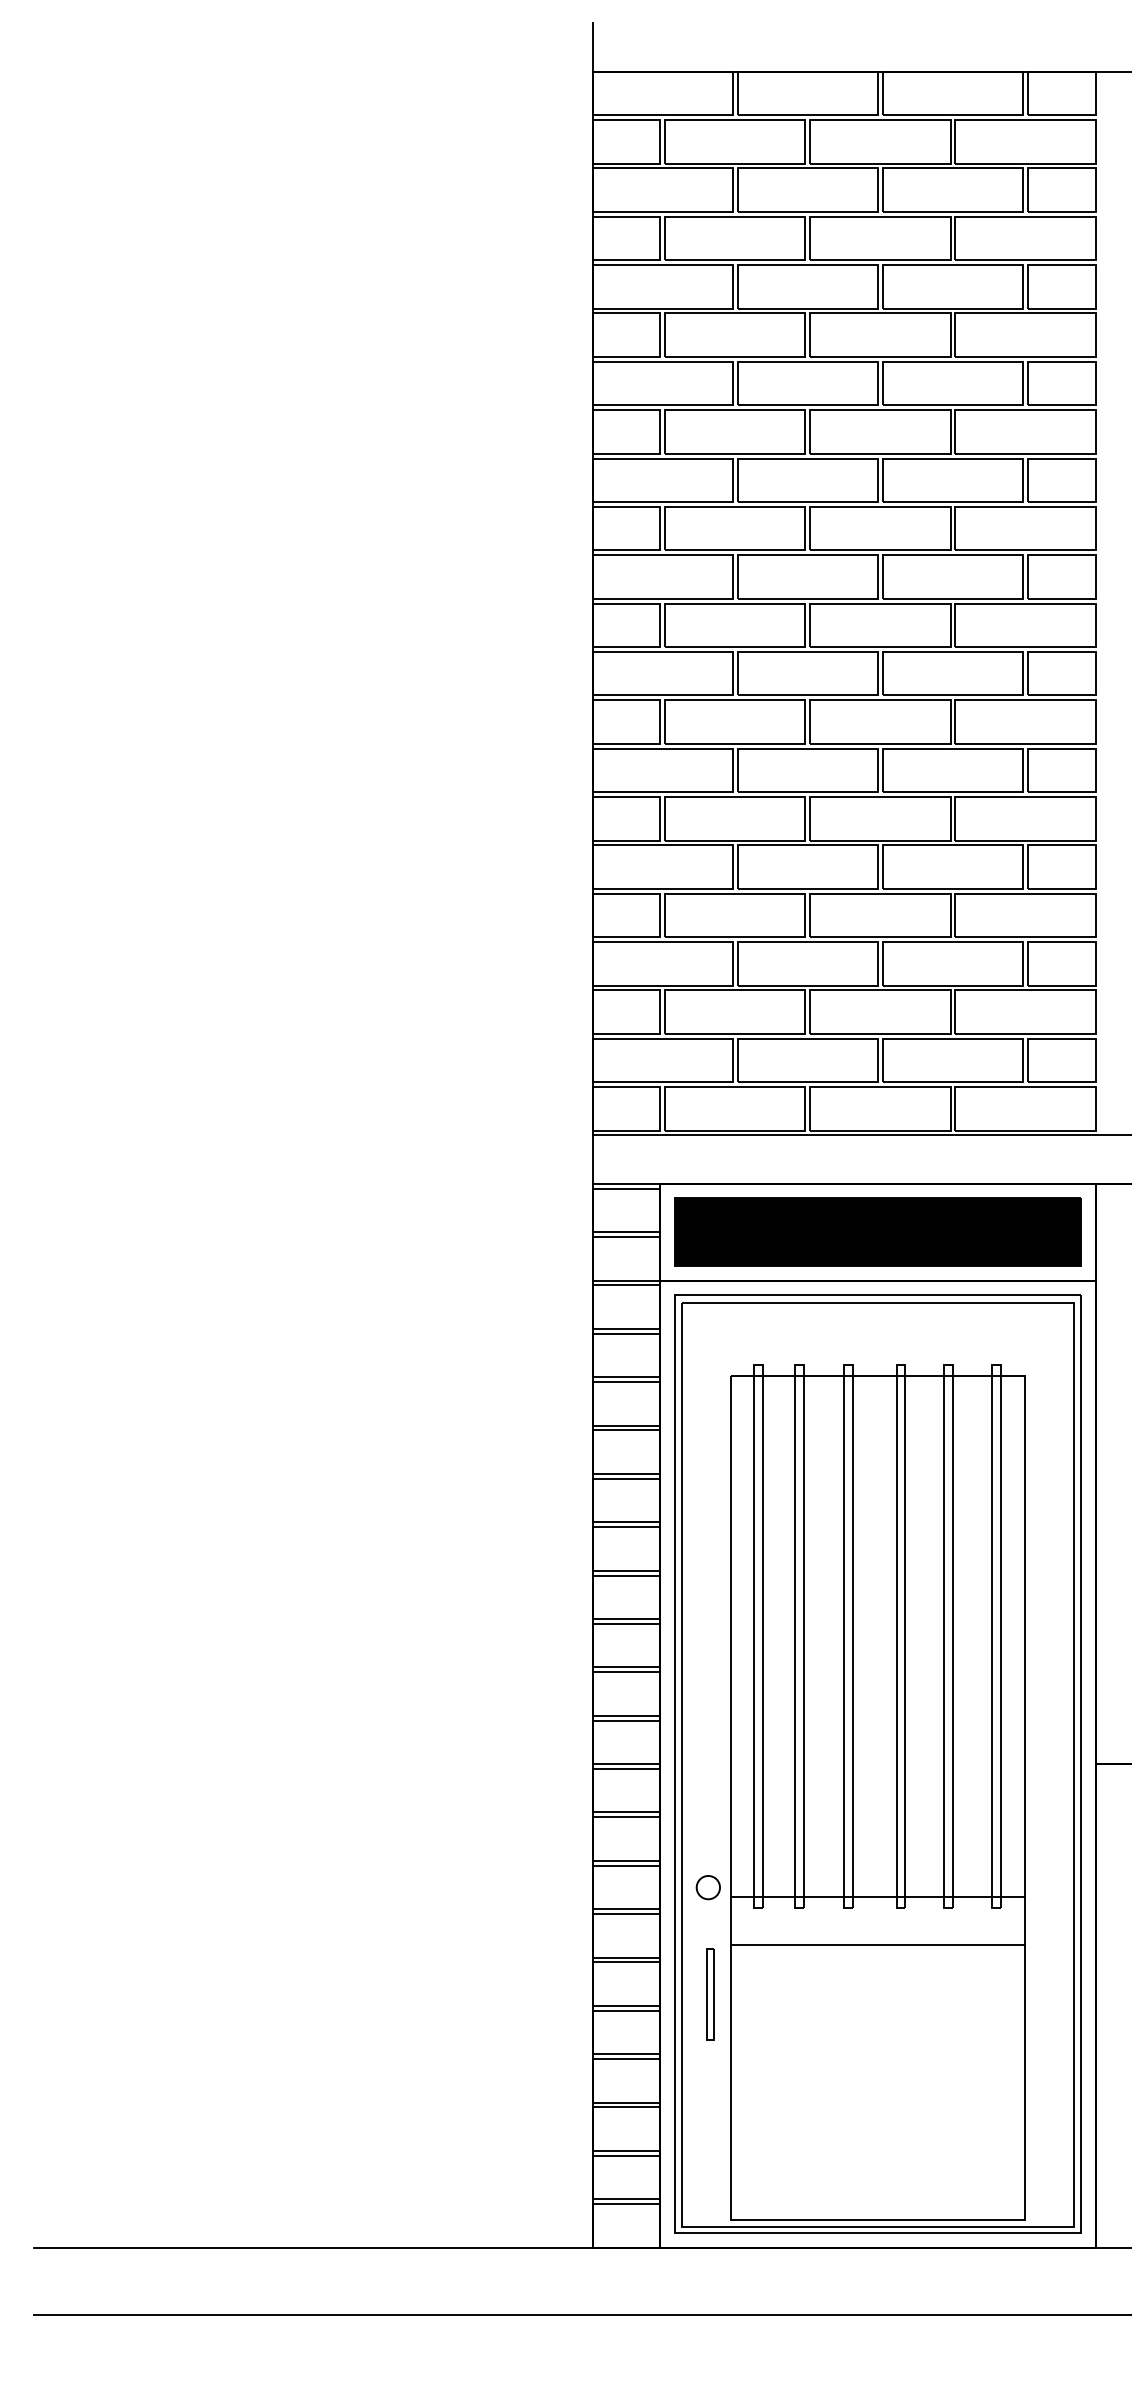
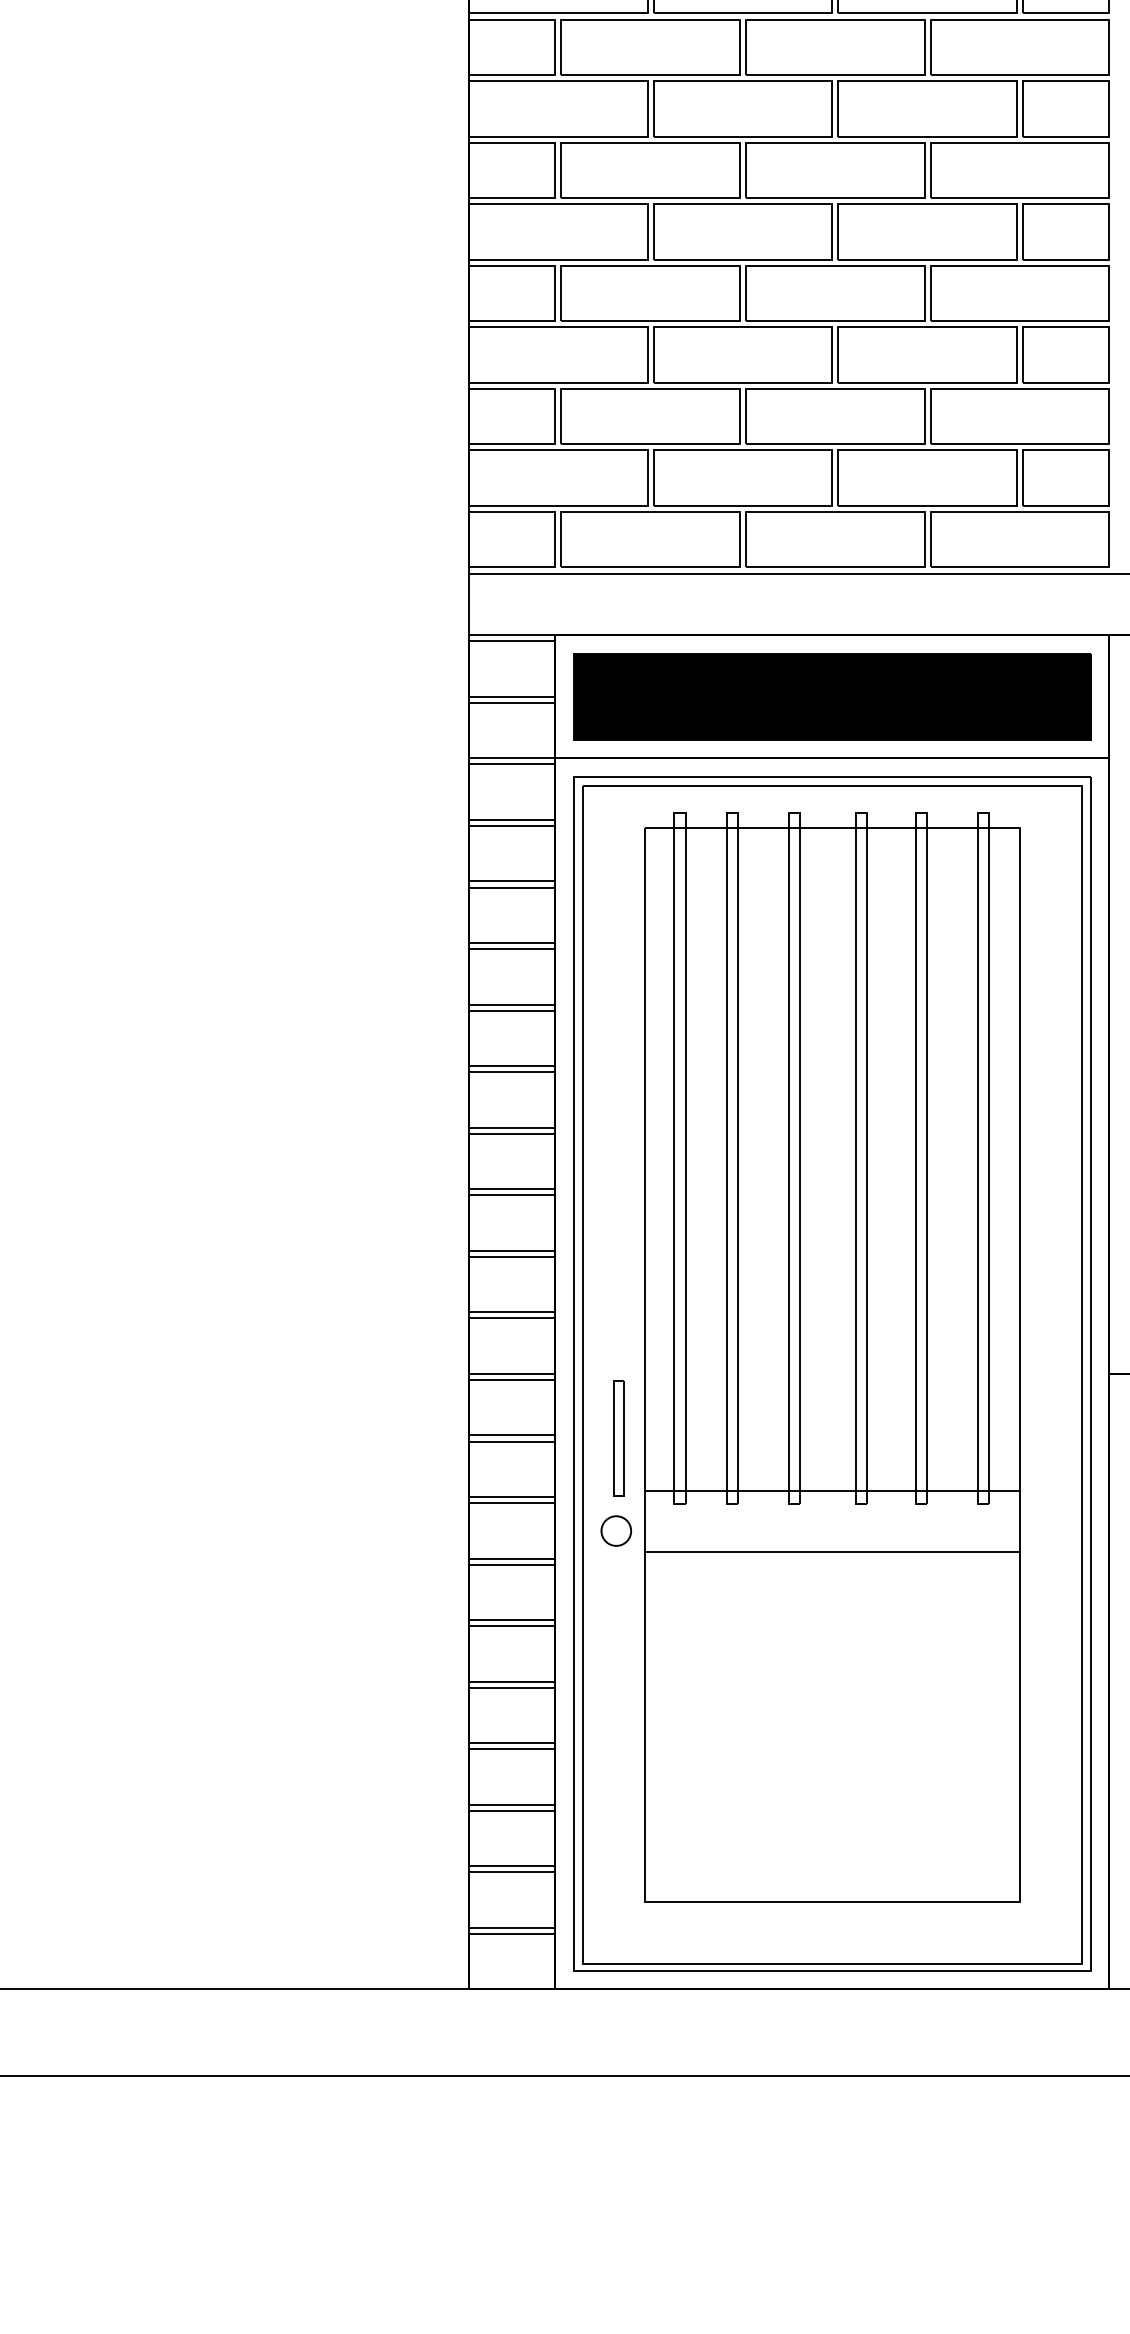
part: (877, 1792) -> (831, 1357), moved
part: (710, 1994) -> (619, 1437), moved

